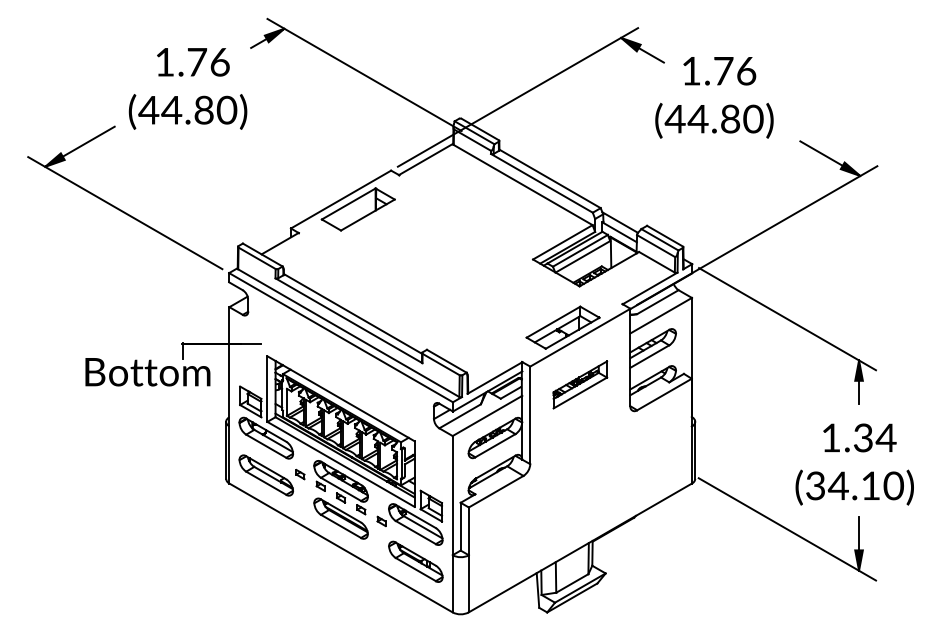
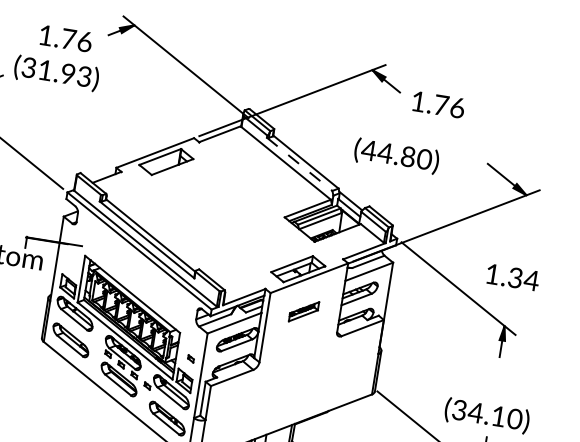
text: (187, 109) -> (56, 71), (44.80) -> (31.93)
text: (714, 120) -> (396, 155), moved
line: (541, 183) -> (299, 164), solid -> dashed
part: (580, 384) -> (304, 311), size x0.7
text: (859, 437) -> (512, 277), moved
part: (300, 474) -> (191, 358), moved

